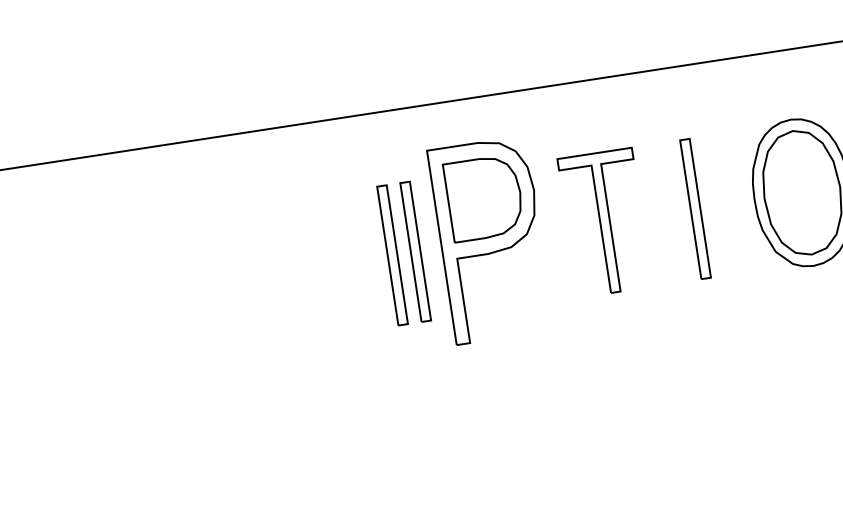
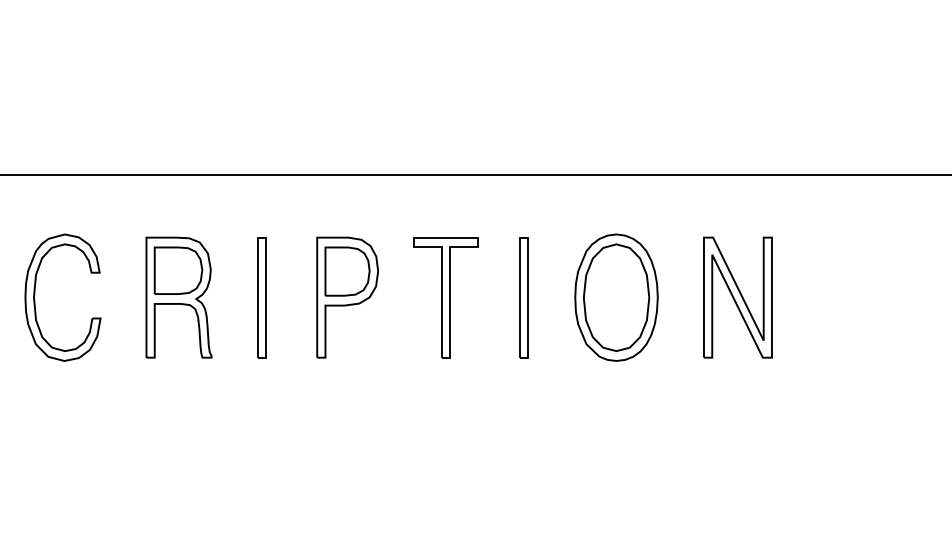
part: (491, 240) -> (347, 297), size x0.71
part: (414, 251) -> (281, 297), removed
part: (295, 270) -> (178, 297), added
part: (130, 297) -> (35, 299), added

